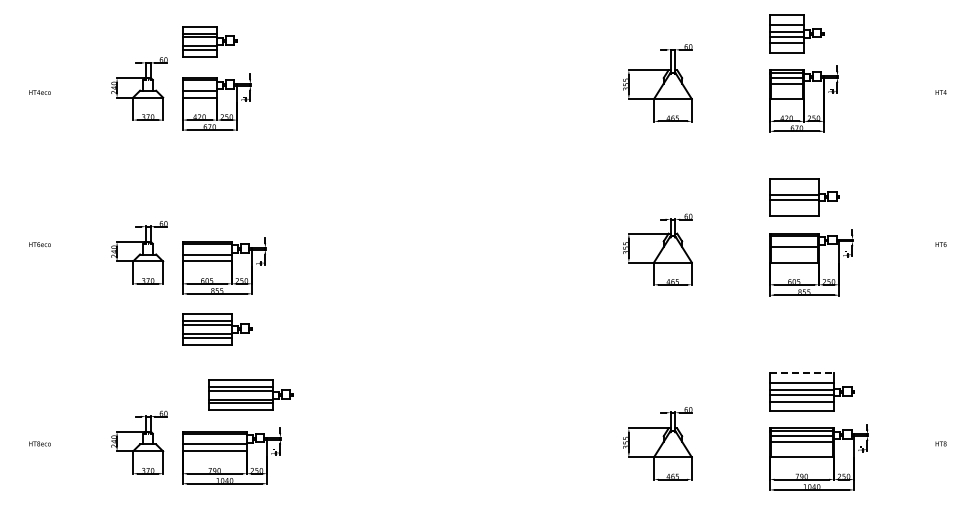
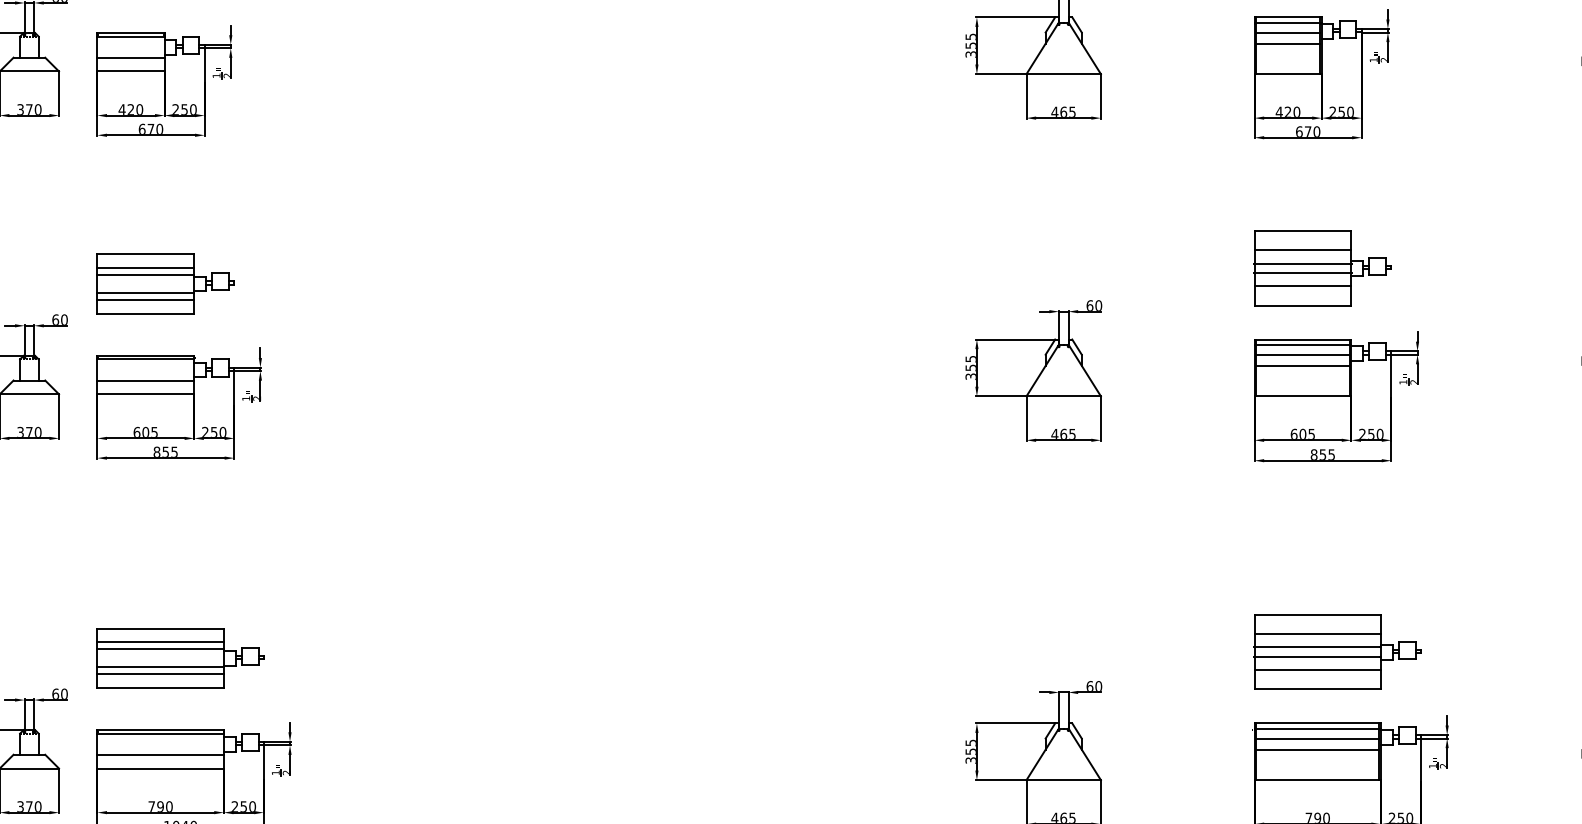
line: (793, 188) -> (1301, 250), added
line: (793, 206) -> (1301, 285), added
line: (793, 241) -> (1301, 354), added
part: (217, 329) -> (166, 283), moved
line: (802, 373) -> (1319, 615), dashed -> solid
part: (250, 394) -> (179, 656), moved

